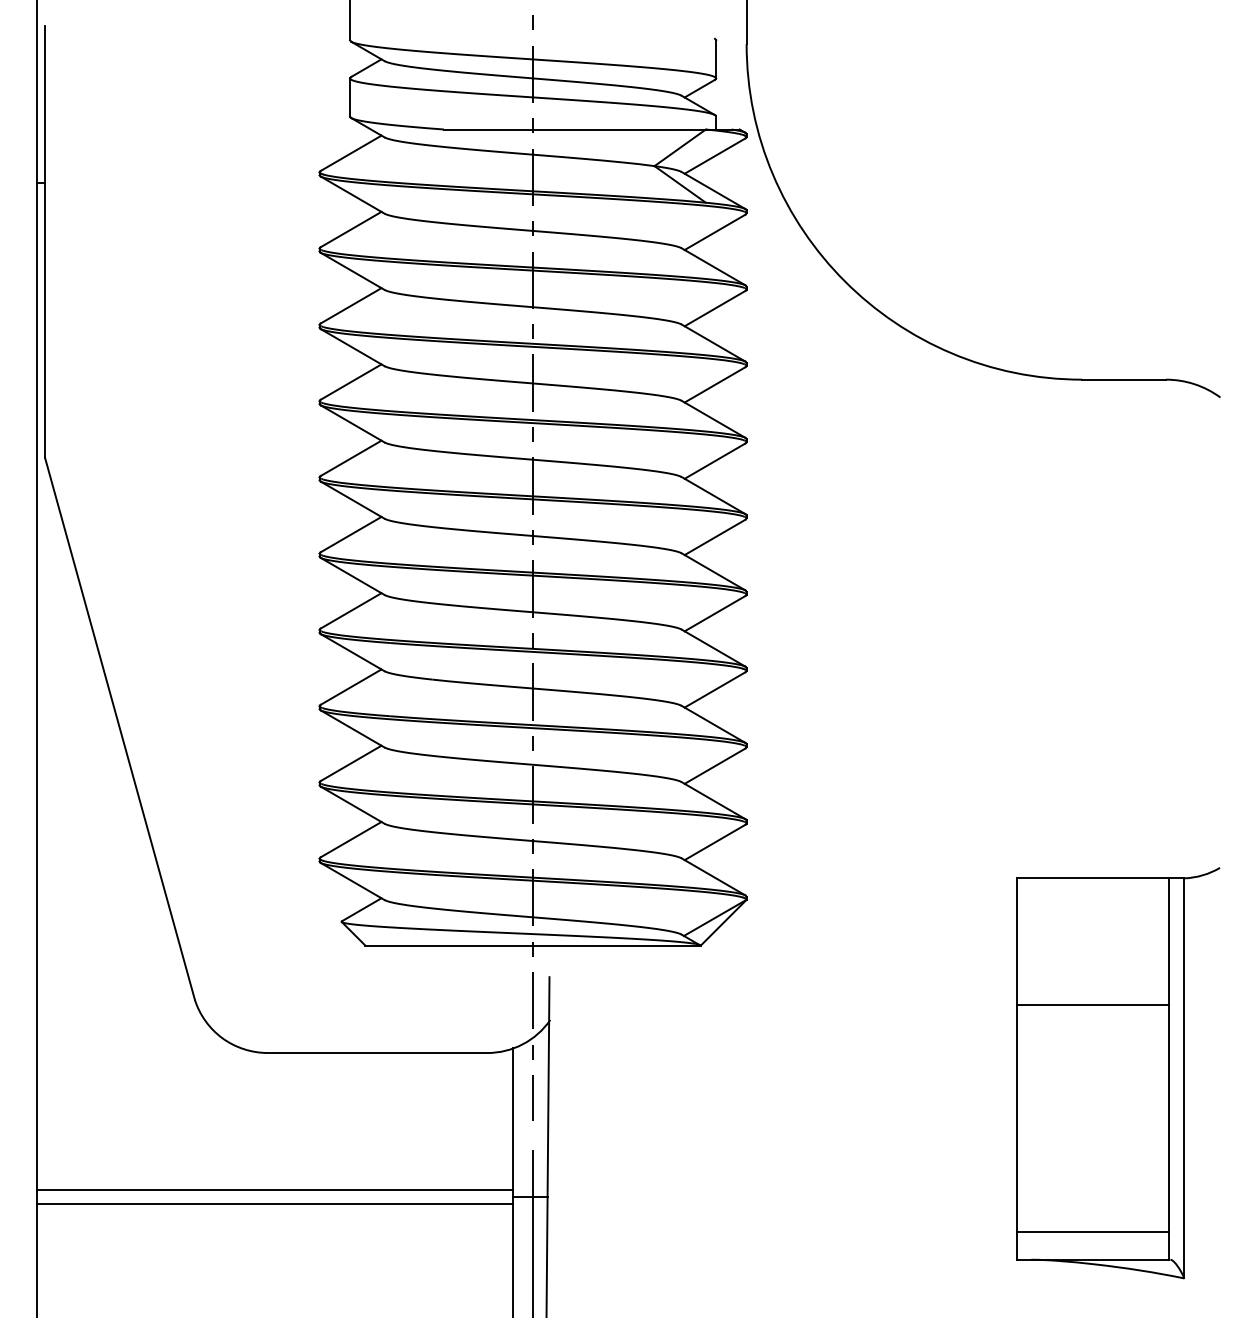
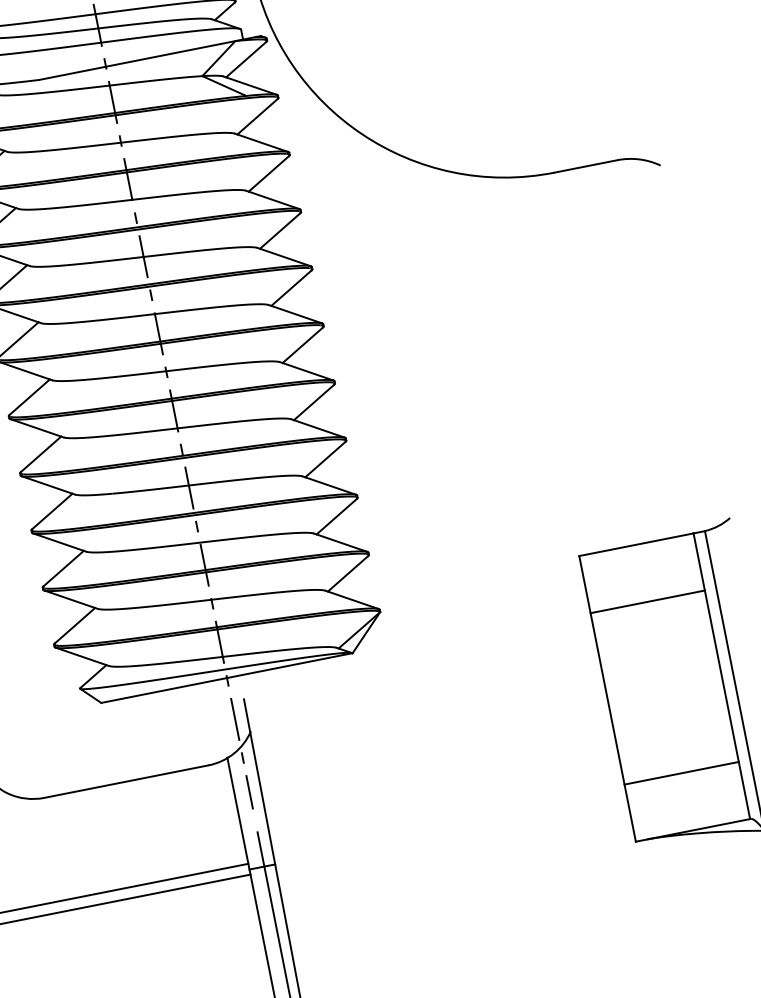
line: (1092, 1004) -> (647, 601), moved
line: (1092, 1232) -> (681, 773), moved

